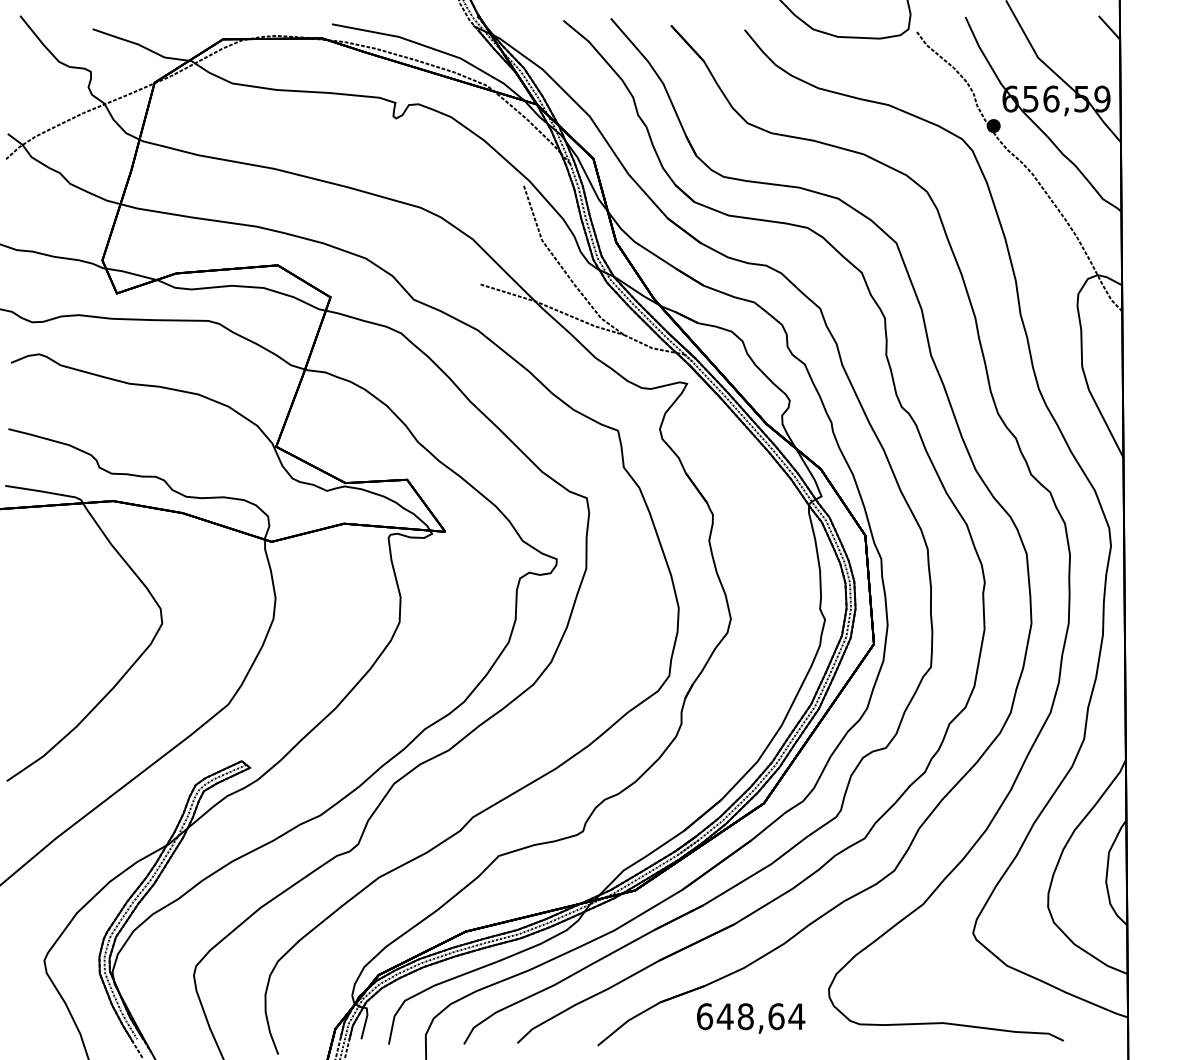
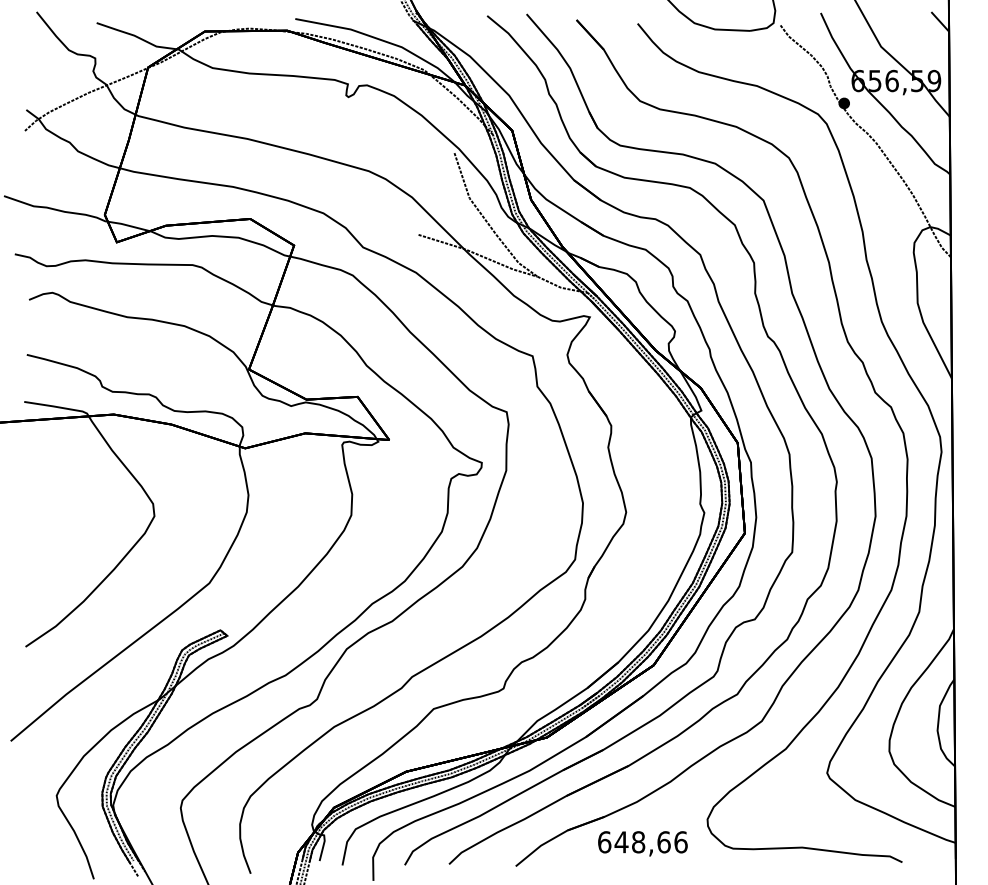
text: (796, 1016) -> (680, 842), 648,64 -> 648,66

